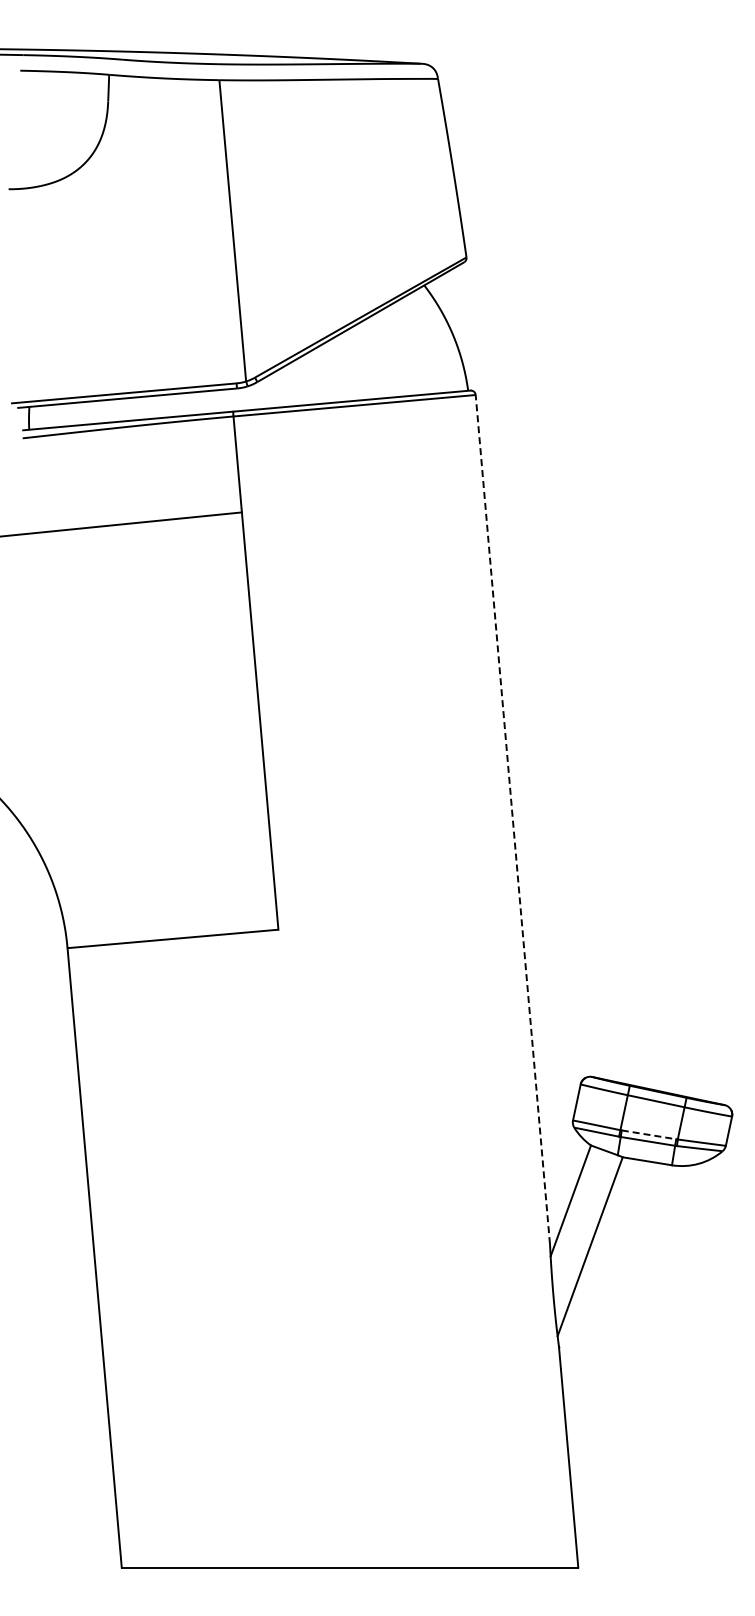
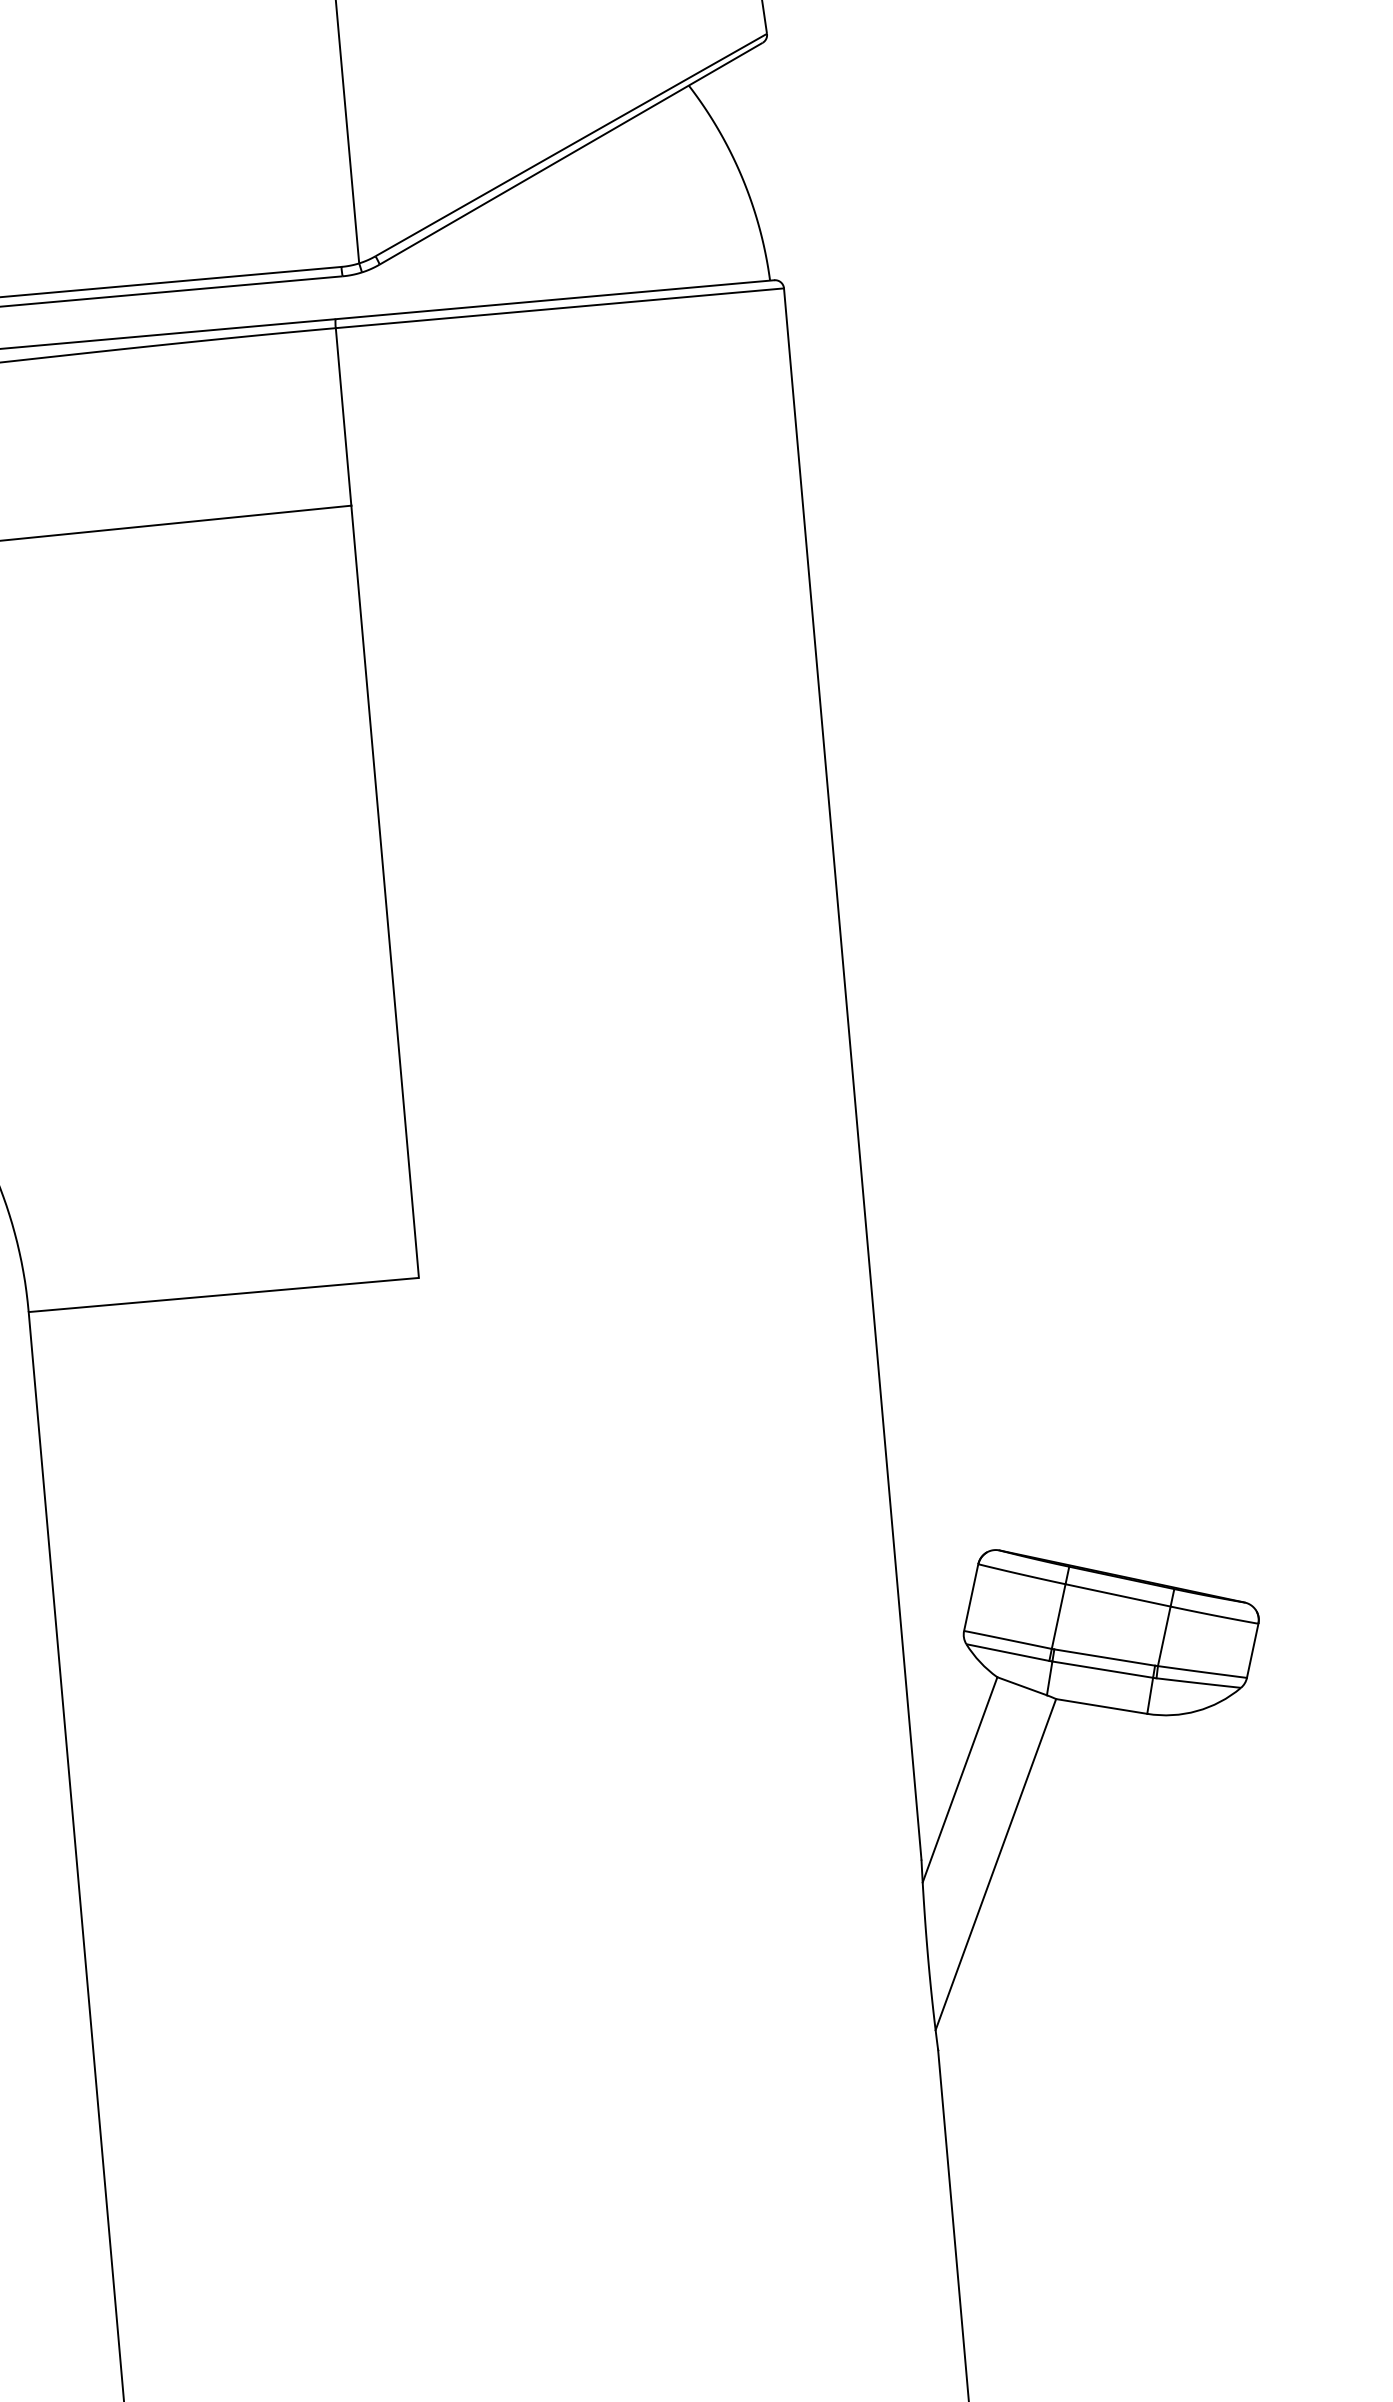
line: (512, 819) -> (852, 1073), dashed -> solid
line: (649, 1134) -> (1105, 1656), dashed -> solid

